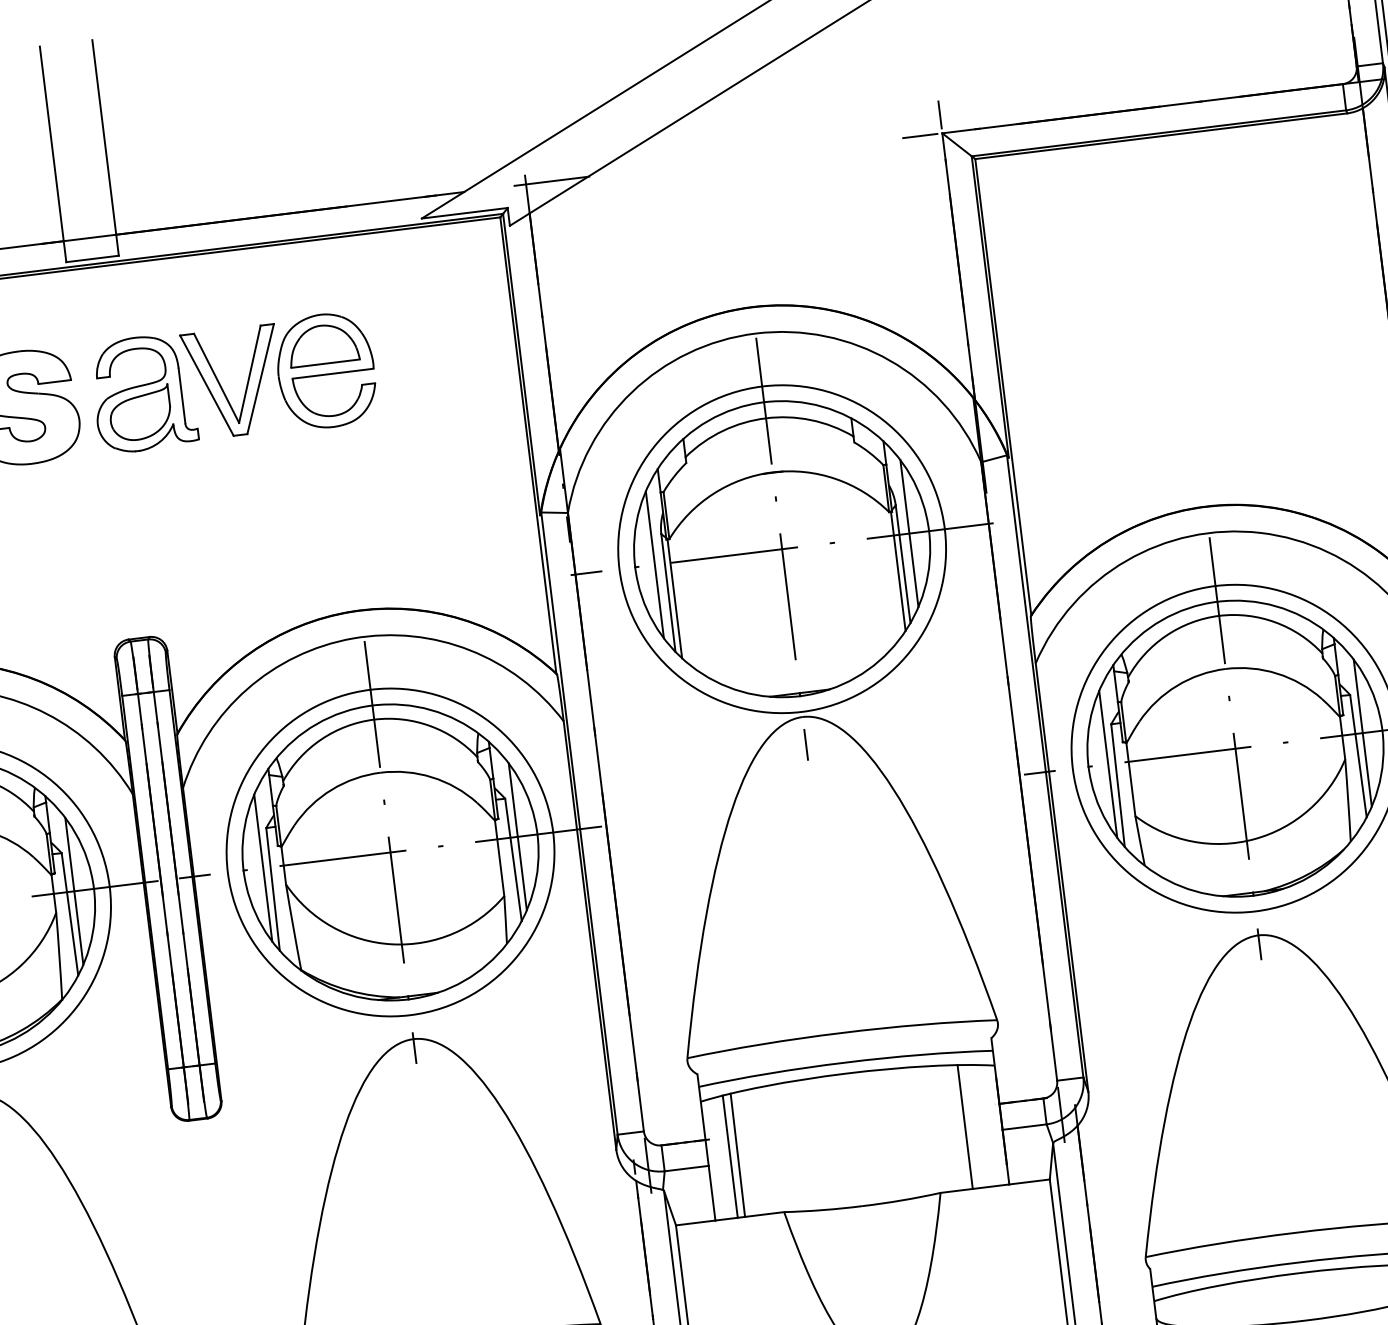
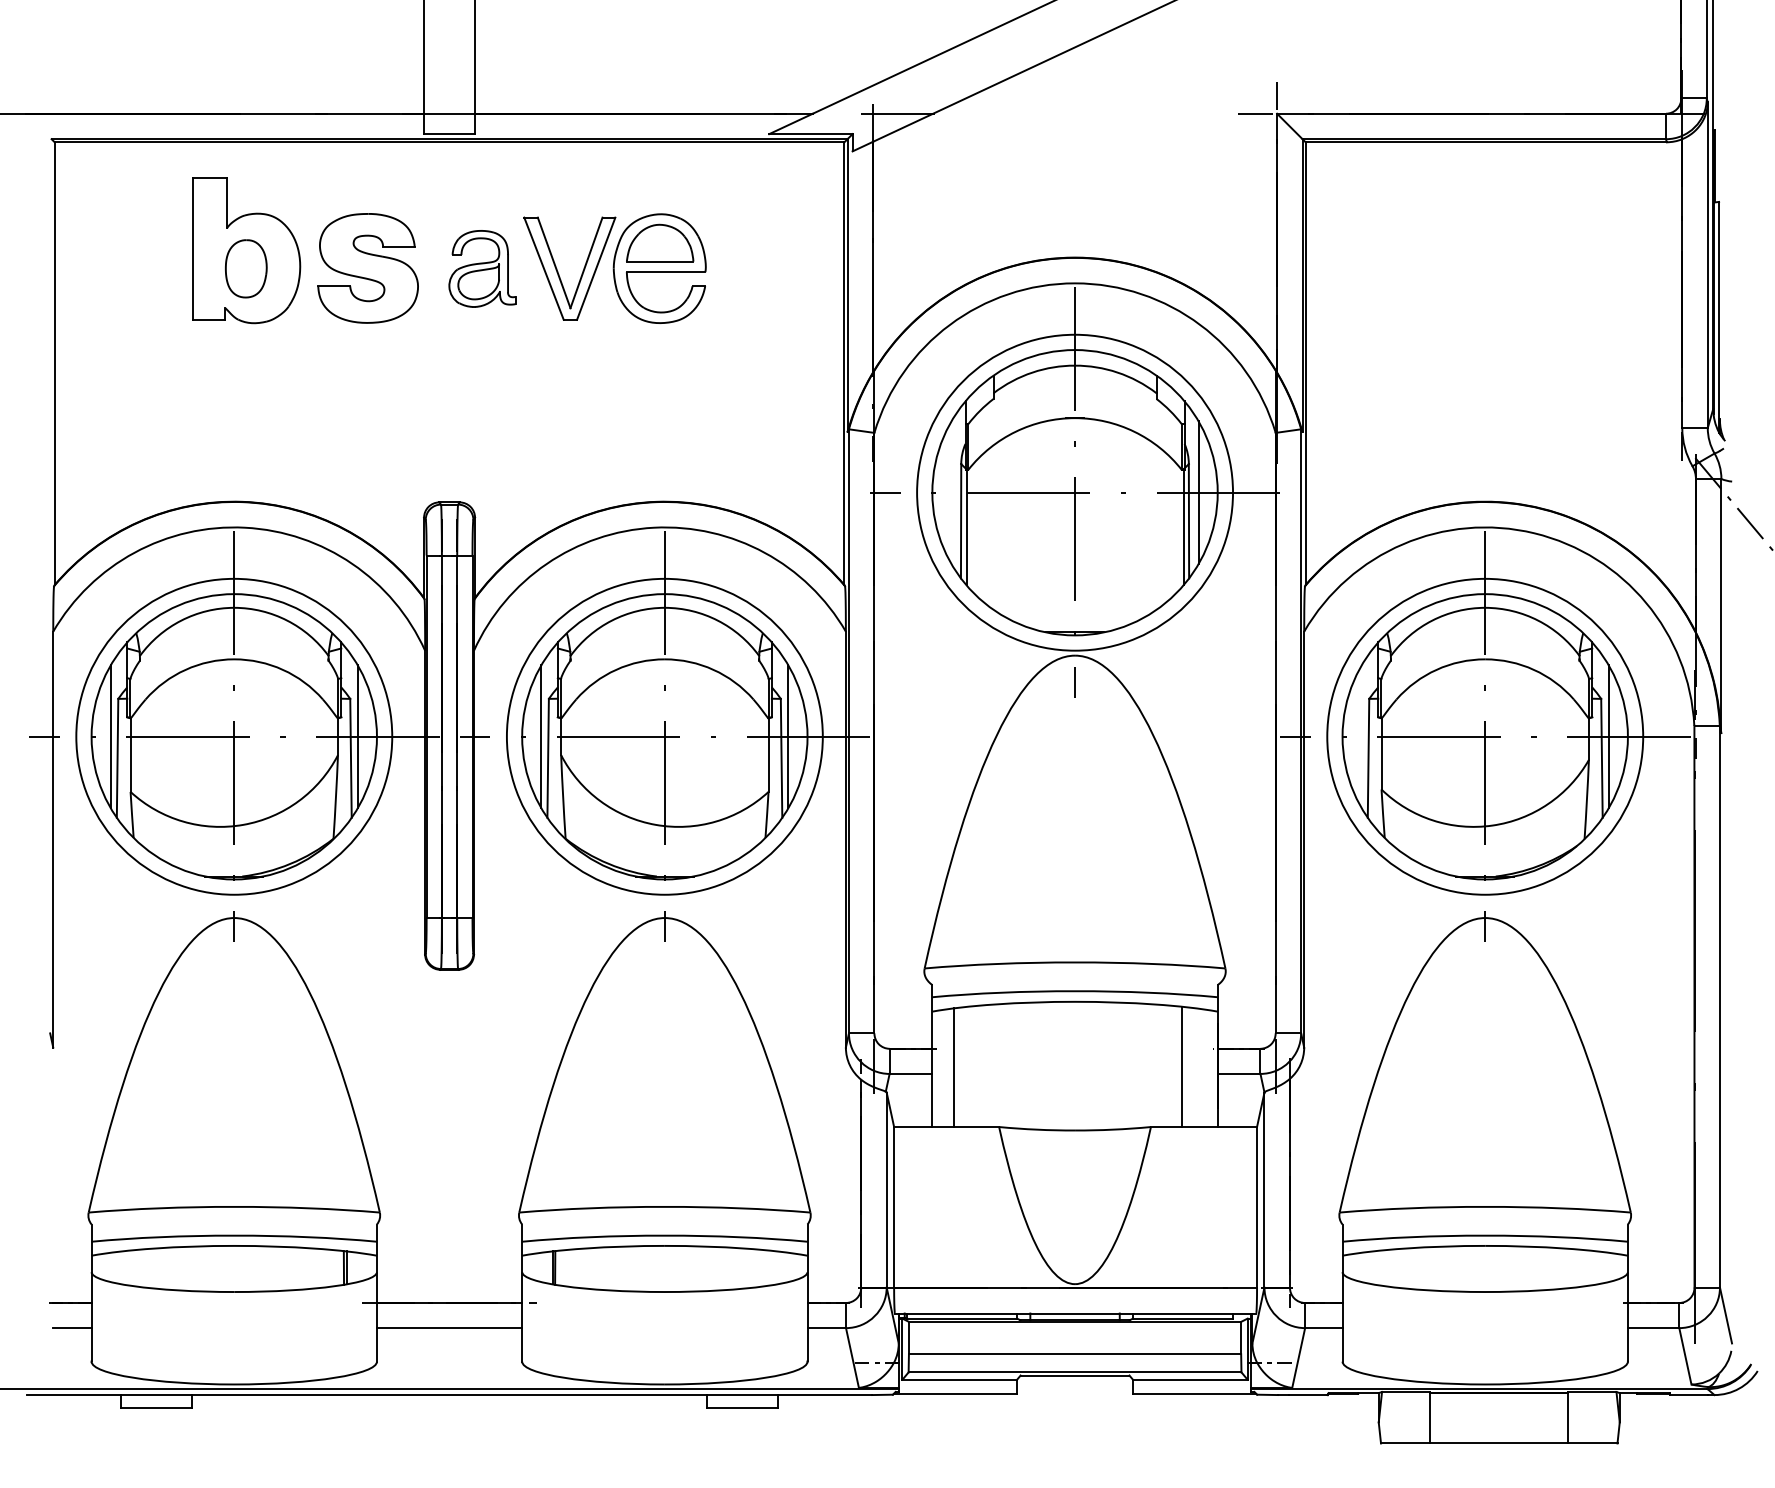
part: (143, 393) -> (482, 268), size x0.7
line: (654, 564) -> (951, 492), removed
line: (1108, 764) -> (1361, 736), removed
line: (737, 1155) -> (961, 1067), removed

